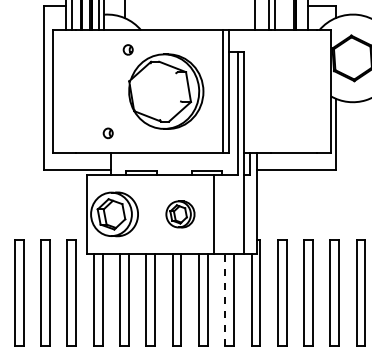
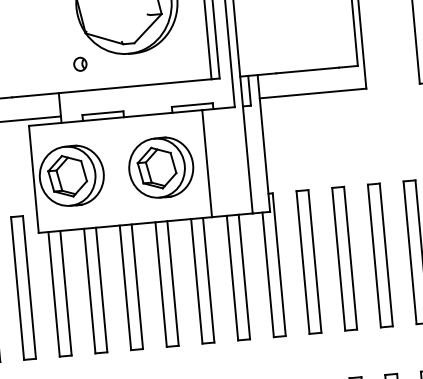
part: (107, 133) -> (79, 64), moved
part: (180, 214) -> (161, 167), size x1.67
line: (225, 299) -> (232, 277), dashed -> solid

